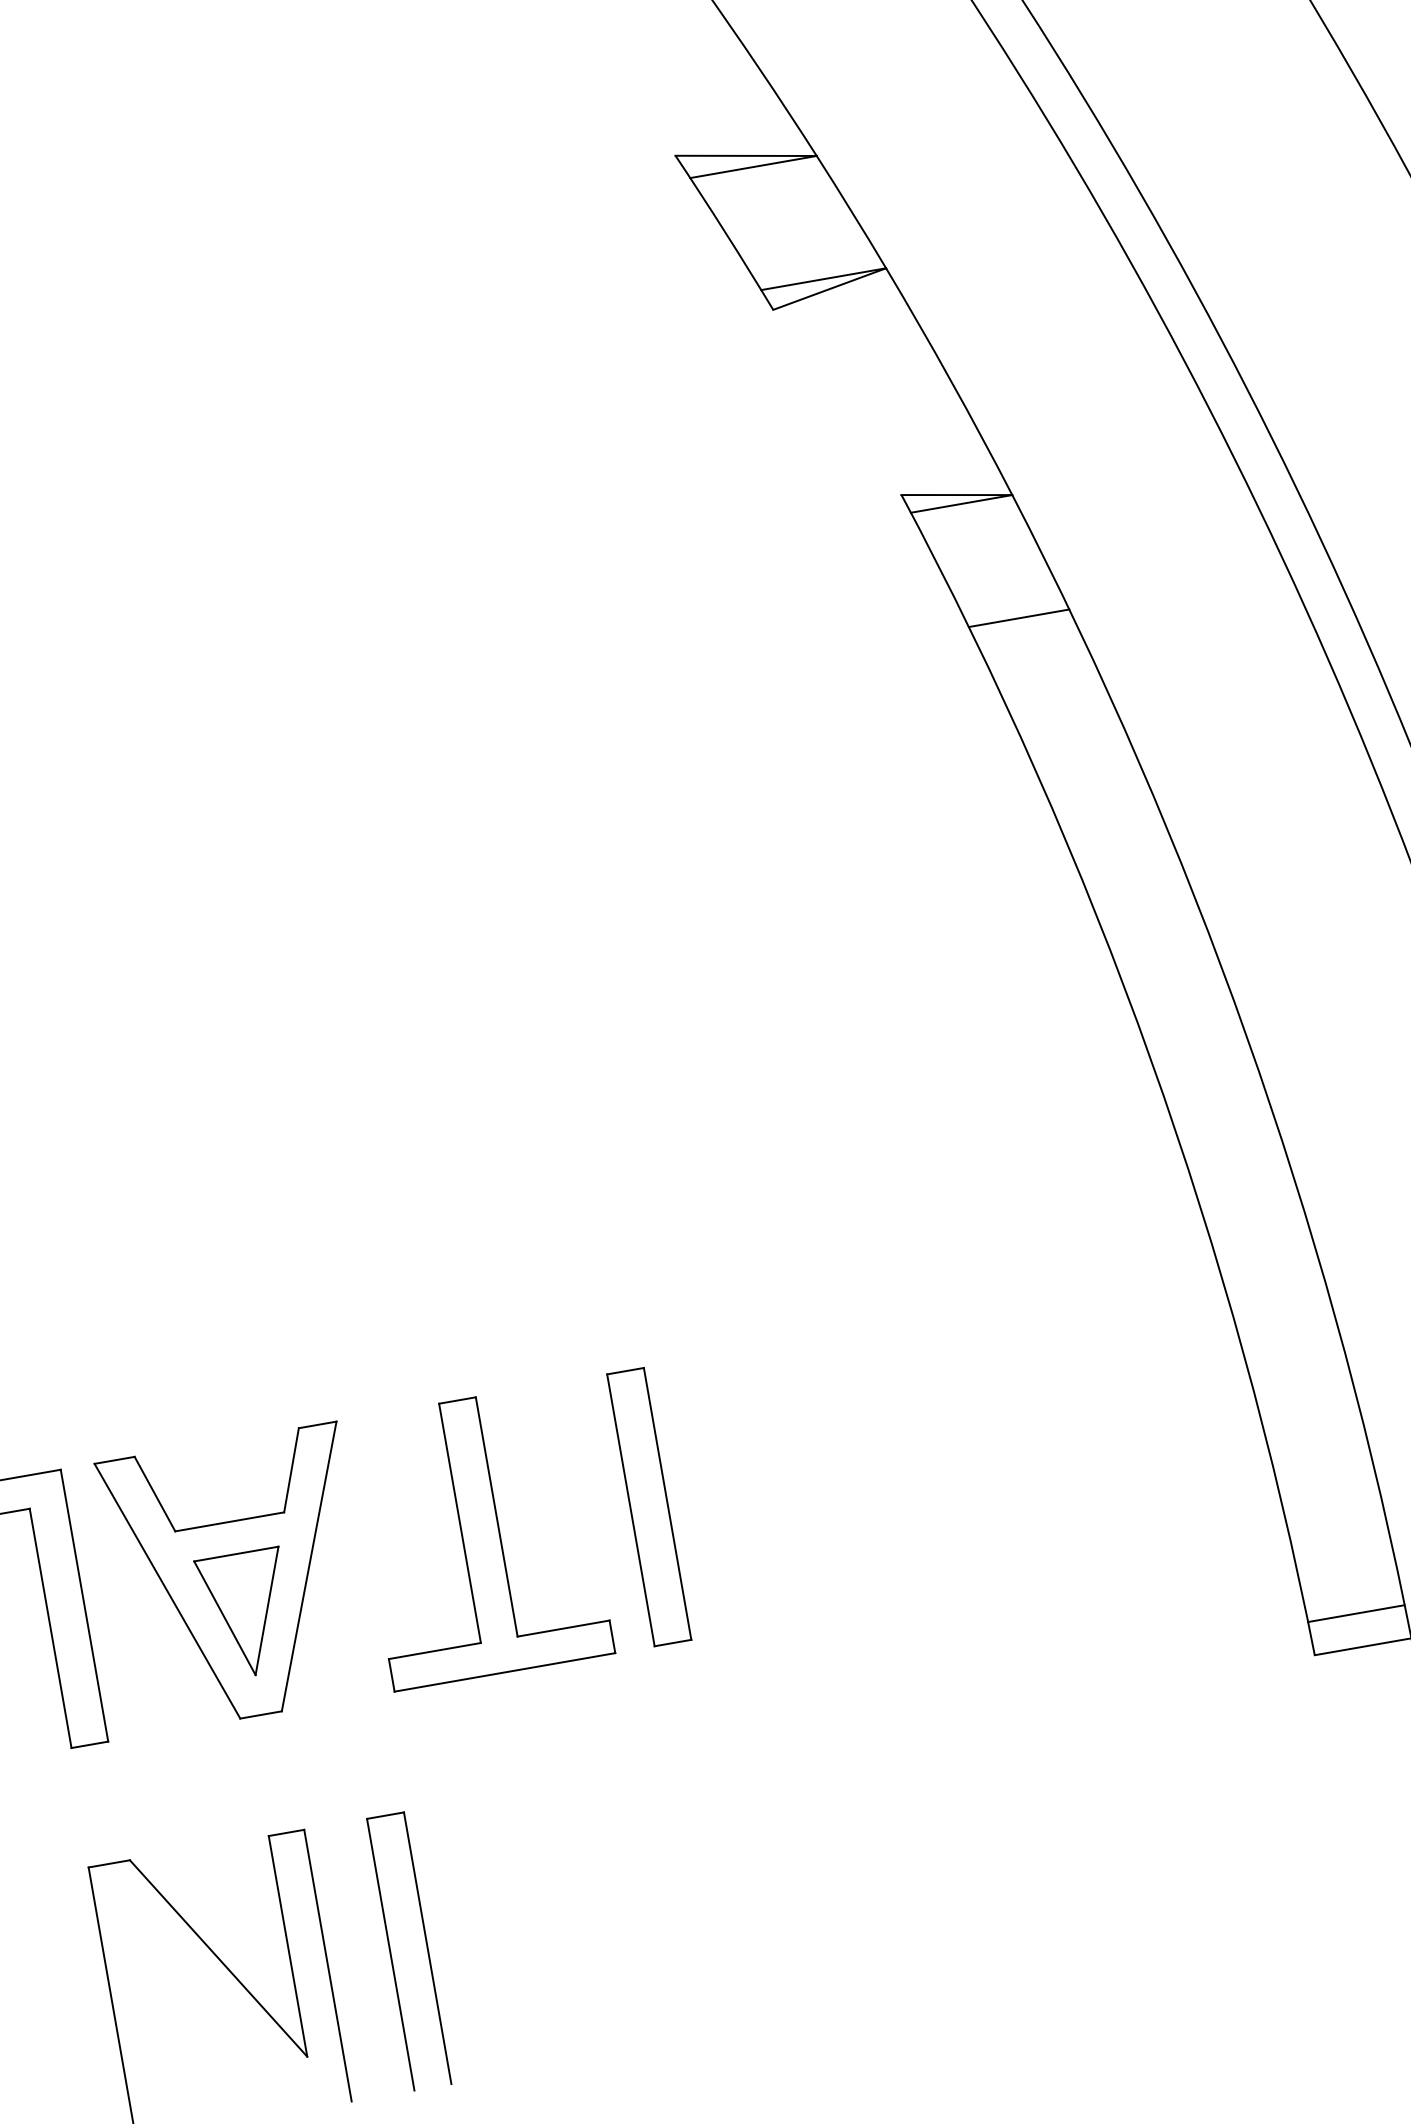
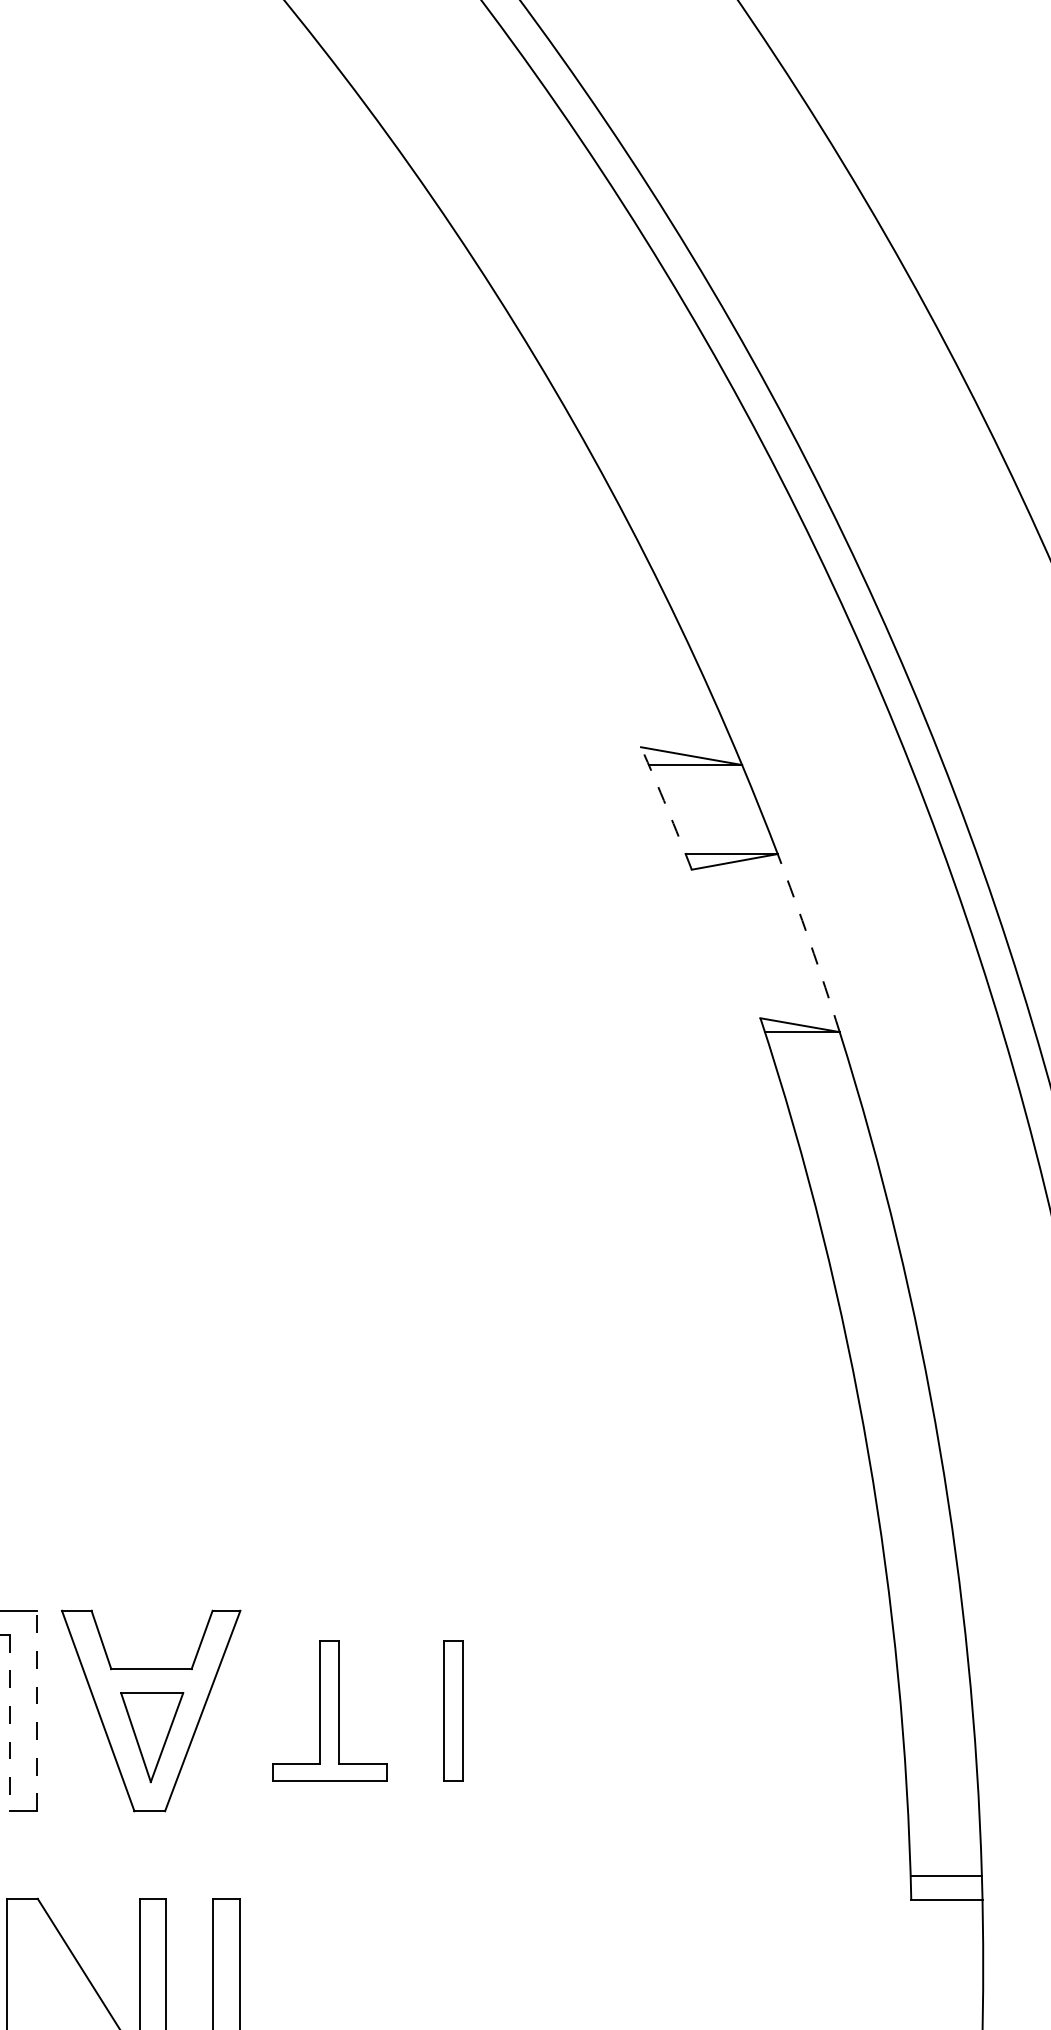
arc: (725, 232) -> (667, 808), solid -> dashed
arc: (951, 380) -> (810, 942), solid -> dashed
line: (1019, 618) -> (829, 1121), removed
part: (649, 1506) -> (453, 1710), size x0.7
part: (480, 1535) -> (329, 1710), size x0.7
line: (84, 1604) -> (37, 1710), solid -> dashed
line: (51, 1628) -> (10, 1723), solid -> dashed

